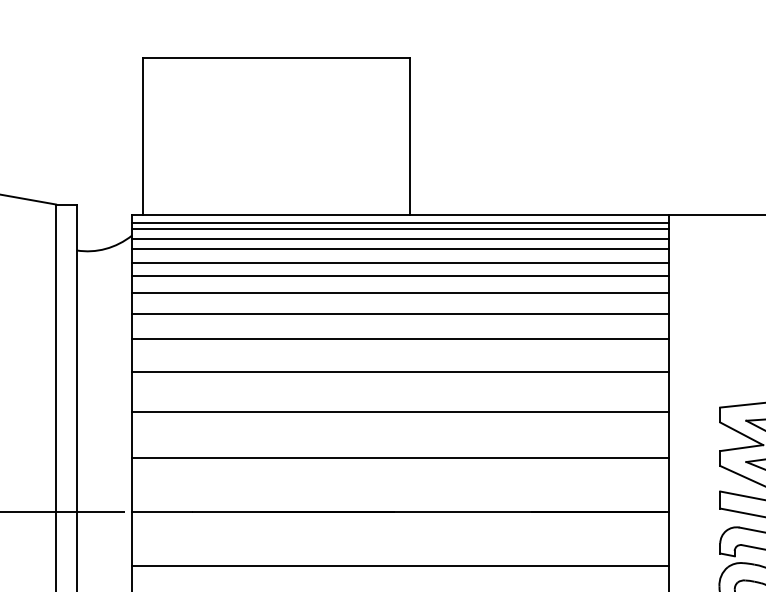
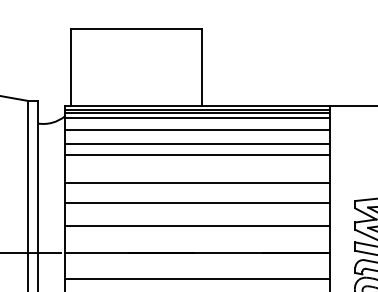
line: (400, 248) -> (197, 122), removed
line: (400, 276) -> (197, 136), removed
line: (400, 339) -> (197, 167), removed

